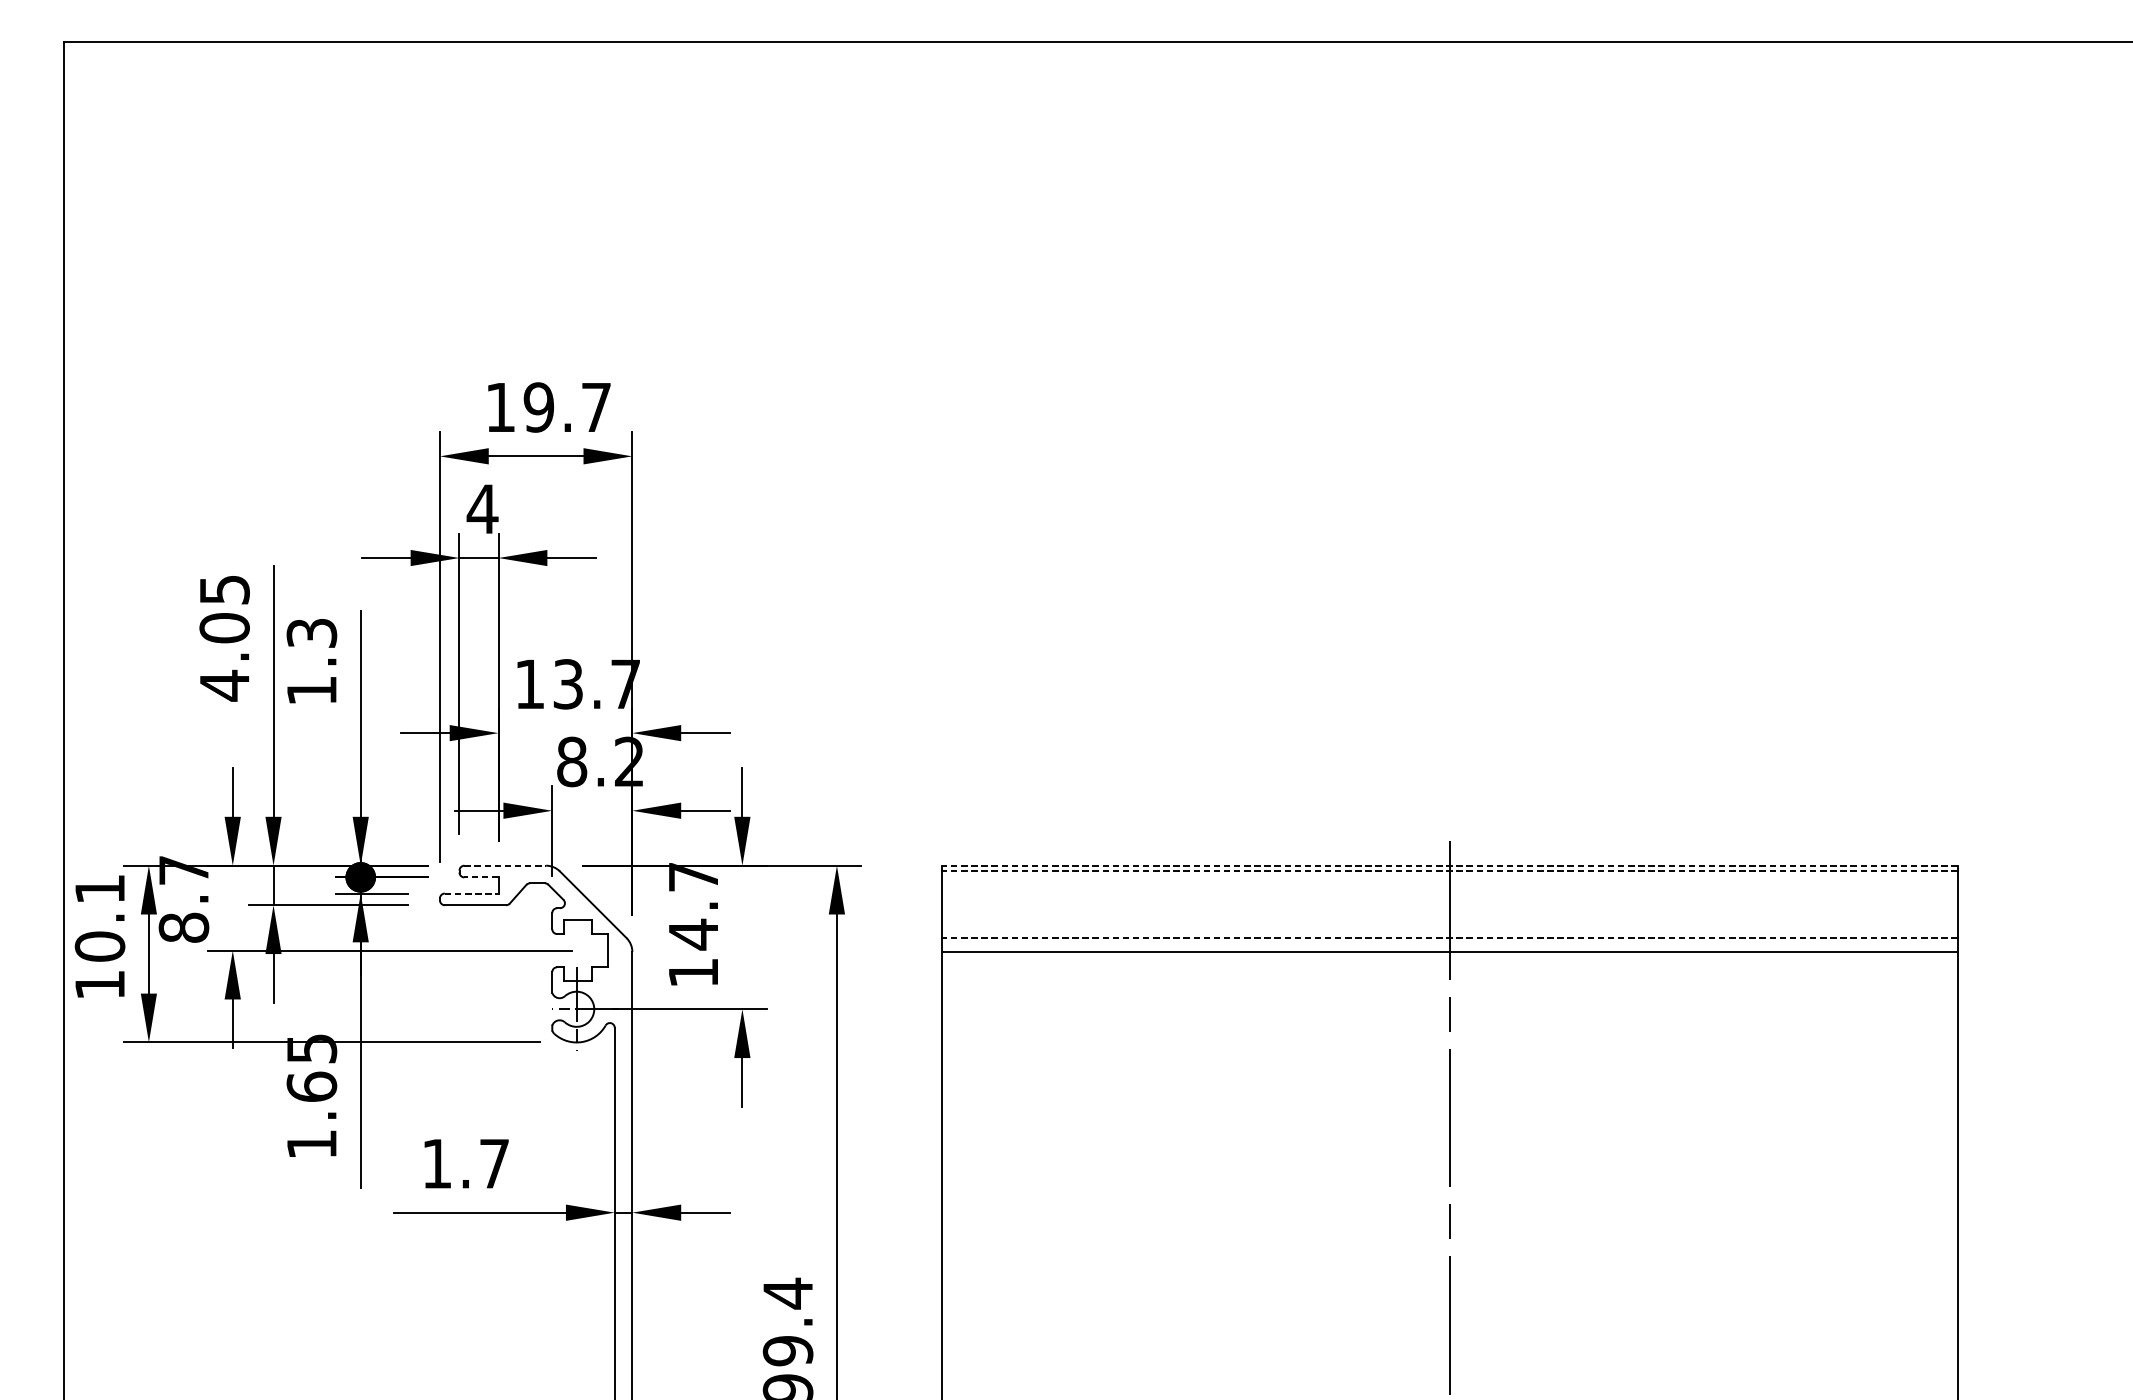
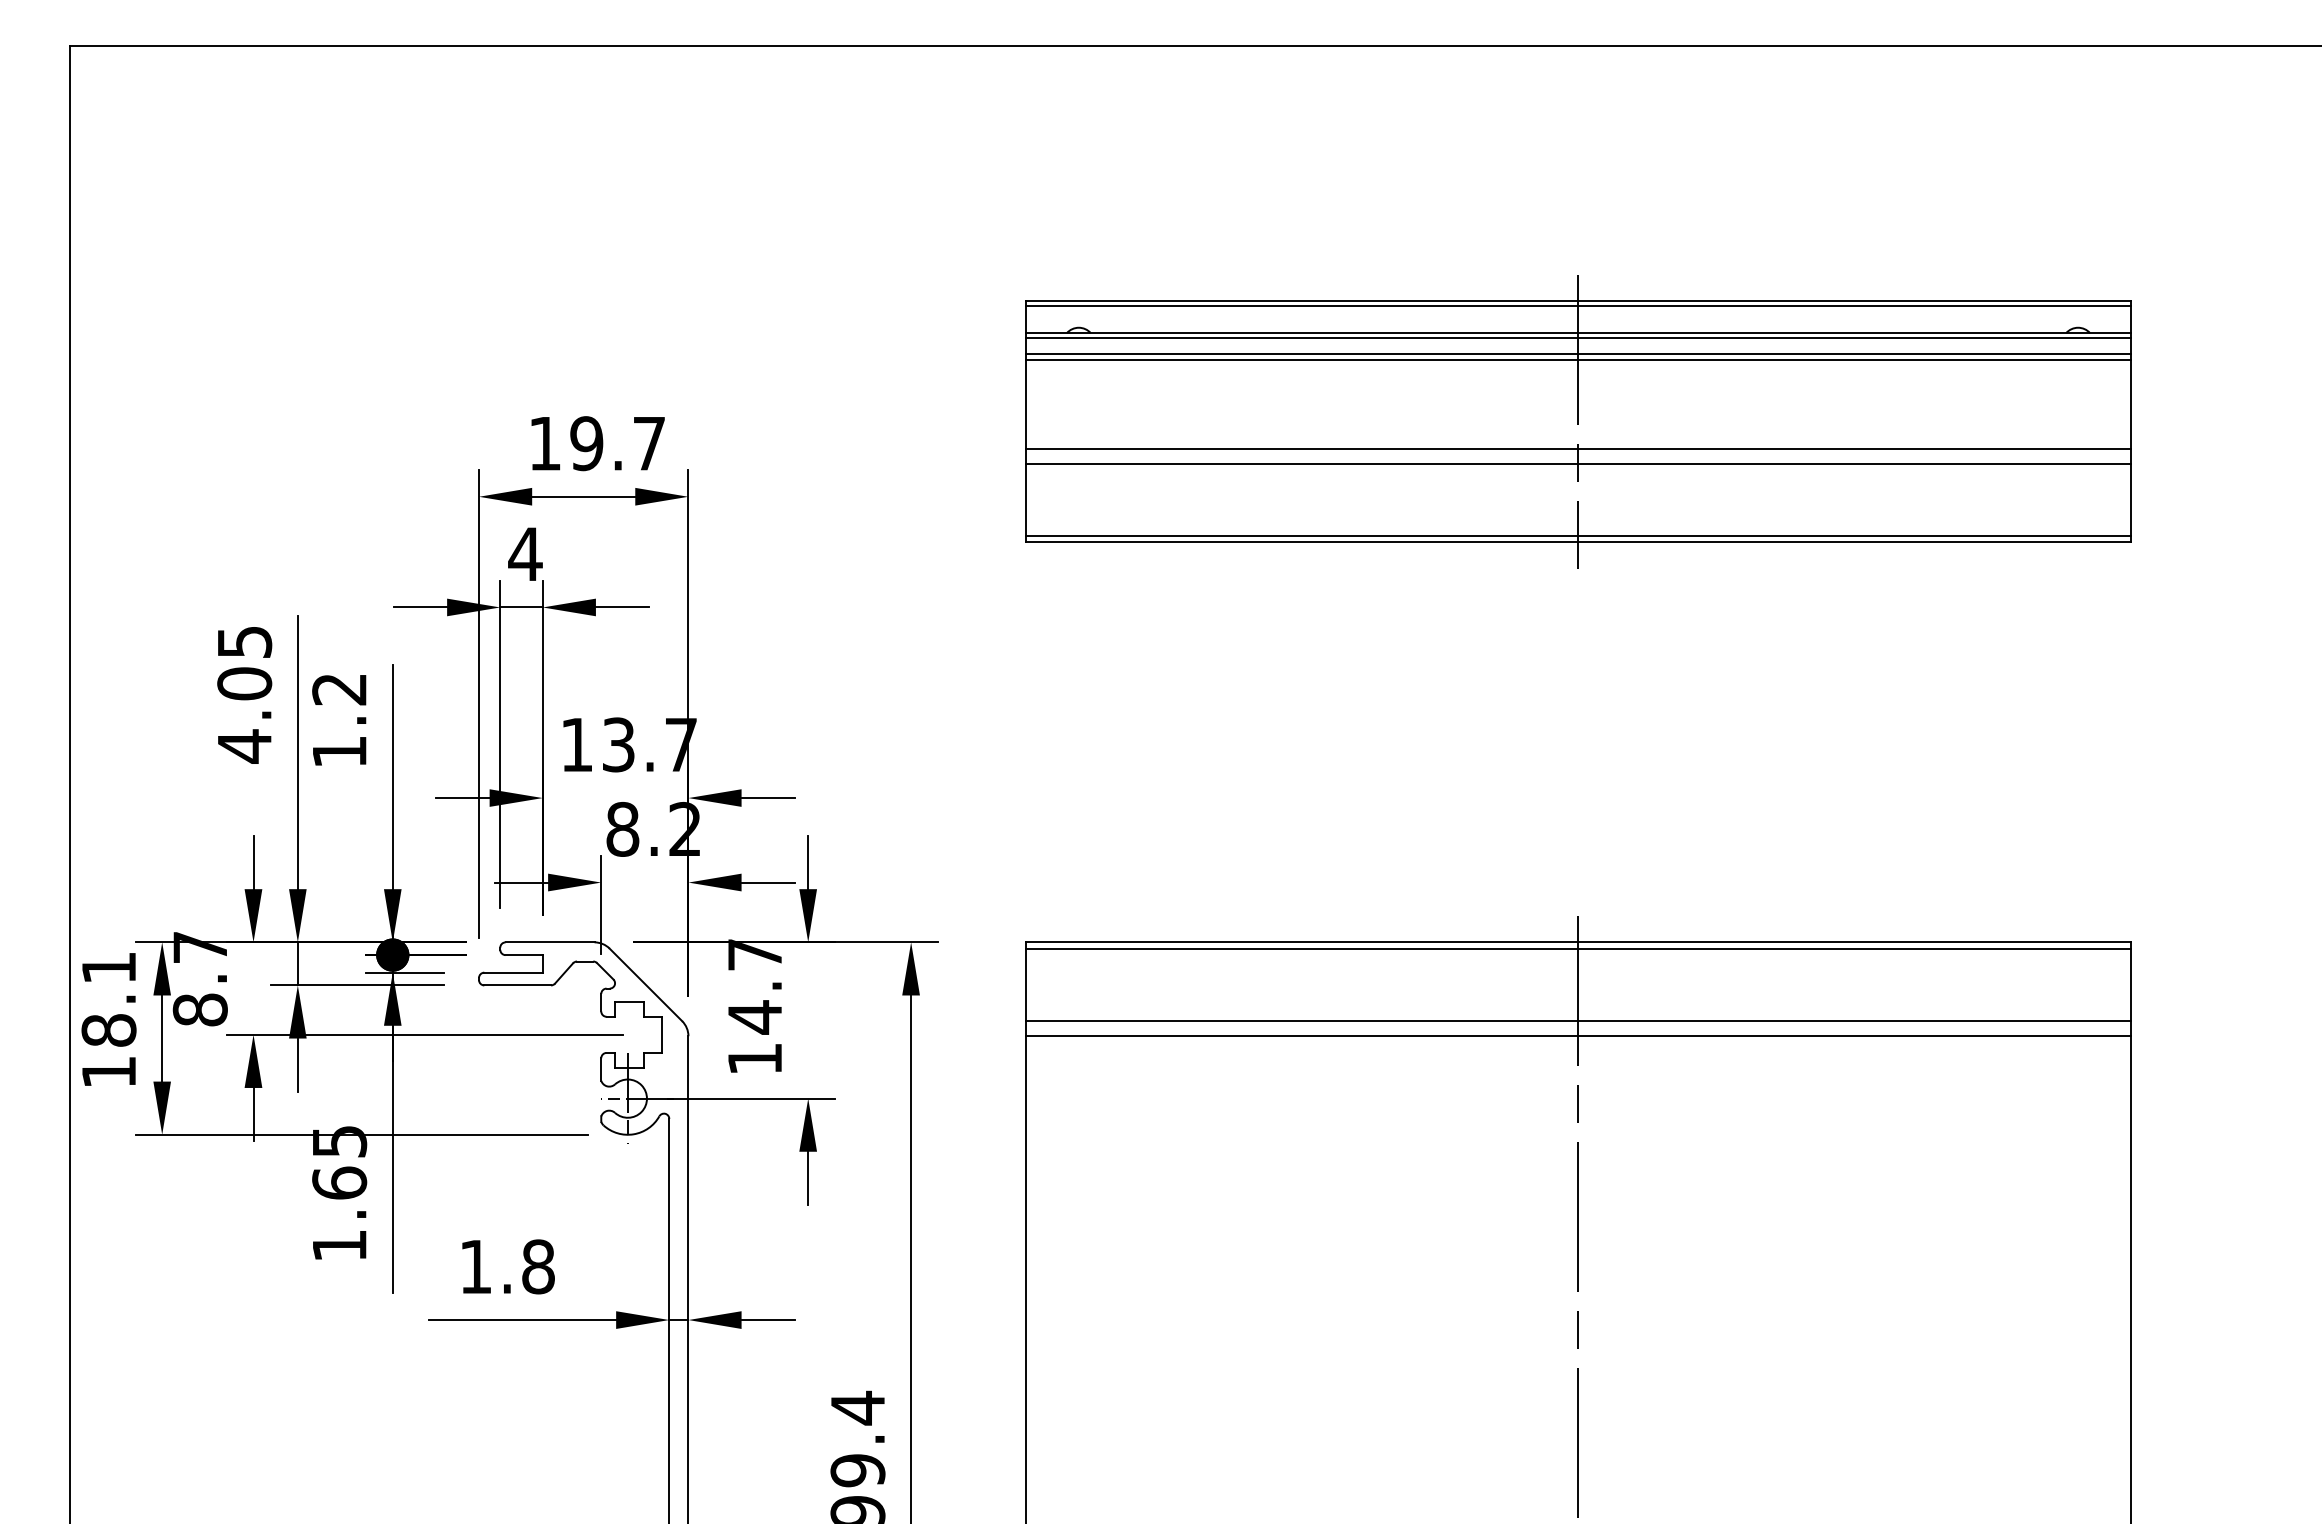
part: (1450, 387) -> (1578, 421), added
text: (311, 633) -> (339, 689), 1.3 -> 1.2
line: (505, 865) -> (550, 942), dashed -> solid
line: (1450, 865) -> (1578, 942), dashed -> solid
line: (1450, 871) -> (1578, 948), dashed -> solid
line: (481, 877) -> (524, 955), dashed -> solid
line: (472, 893) -> (514, 972), dashed -> solid
line: (1450, 938) -> (1578, 1021), dashed -> solid
text: (99, 946) -> (108, 1030), 10.1 -> 18.1
text: (494, 1163) -> (538, 1266), 1.7 -> 1.8

